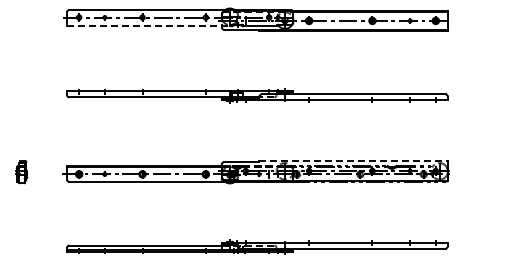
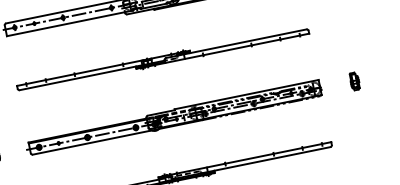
line: (149, 26) -> (69, 23), dashed -> solid
line: (354, 161) -> (247, 94), dashed -> solid
part: (492, 172) -> (354, 81), added

